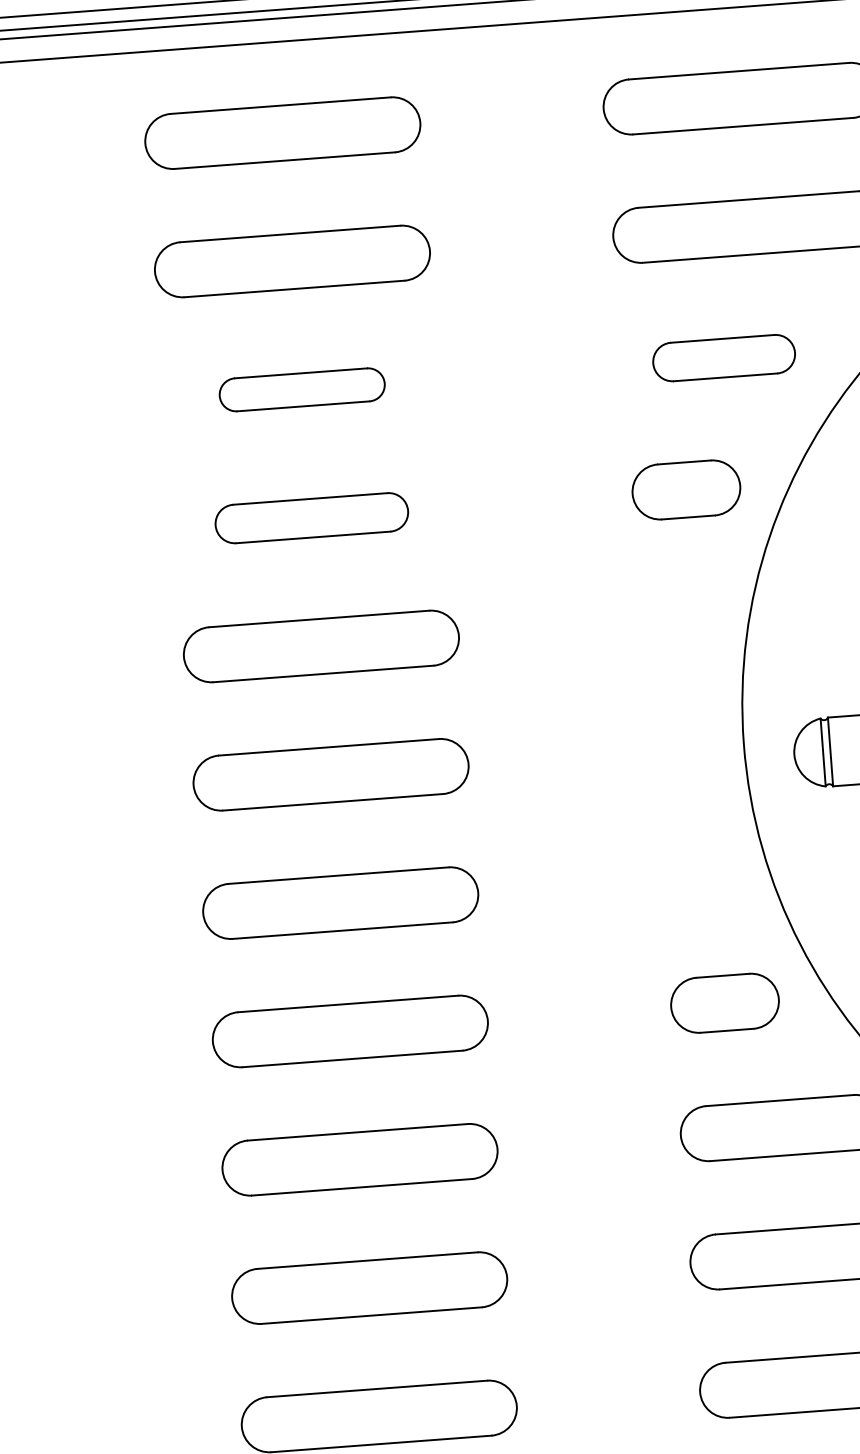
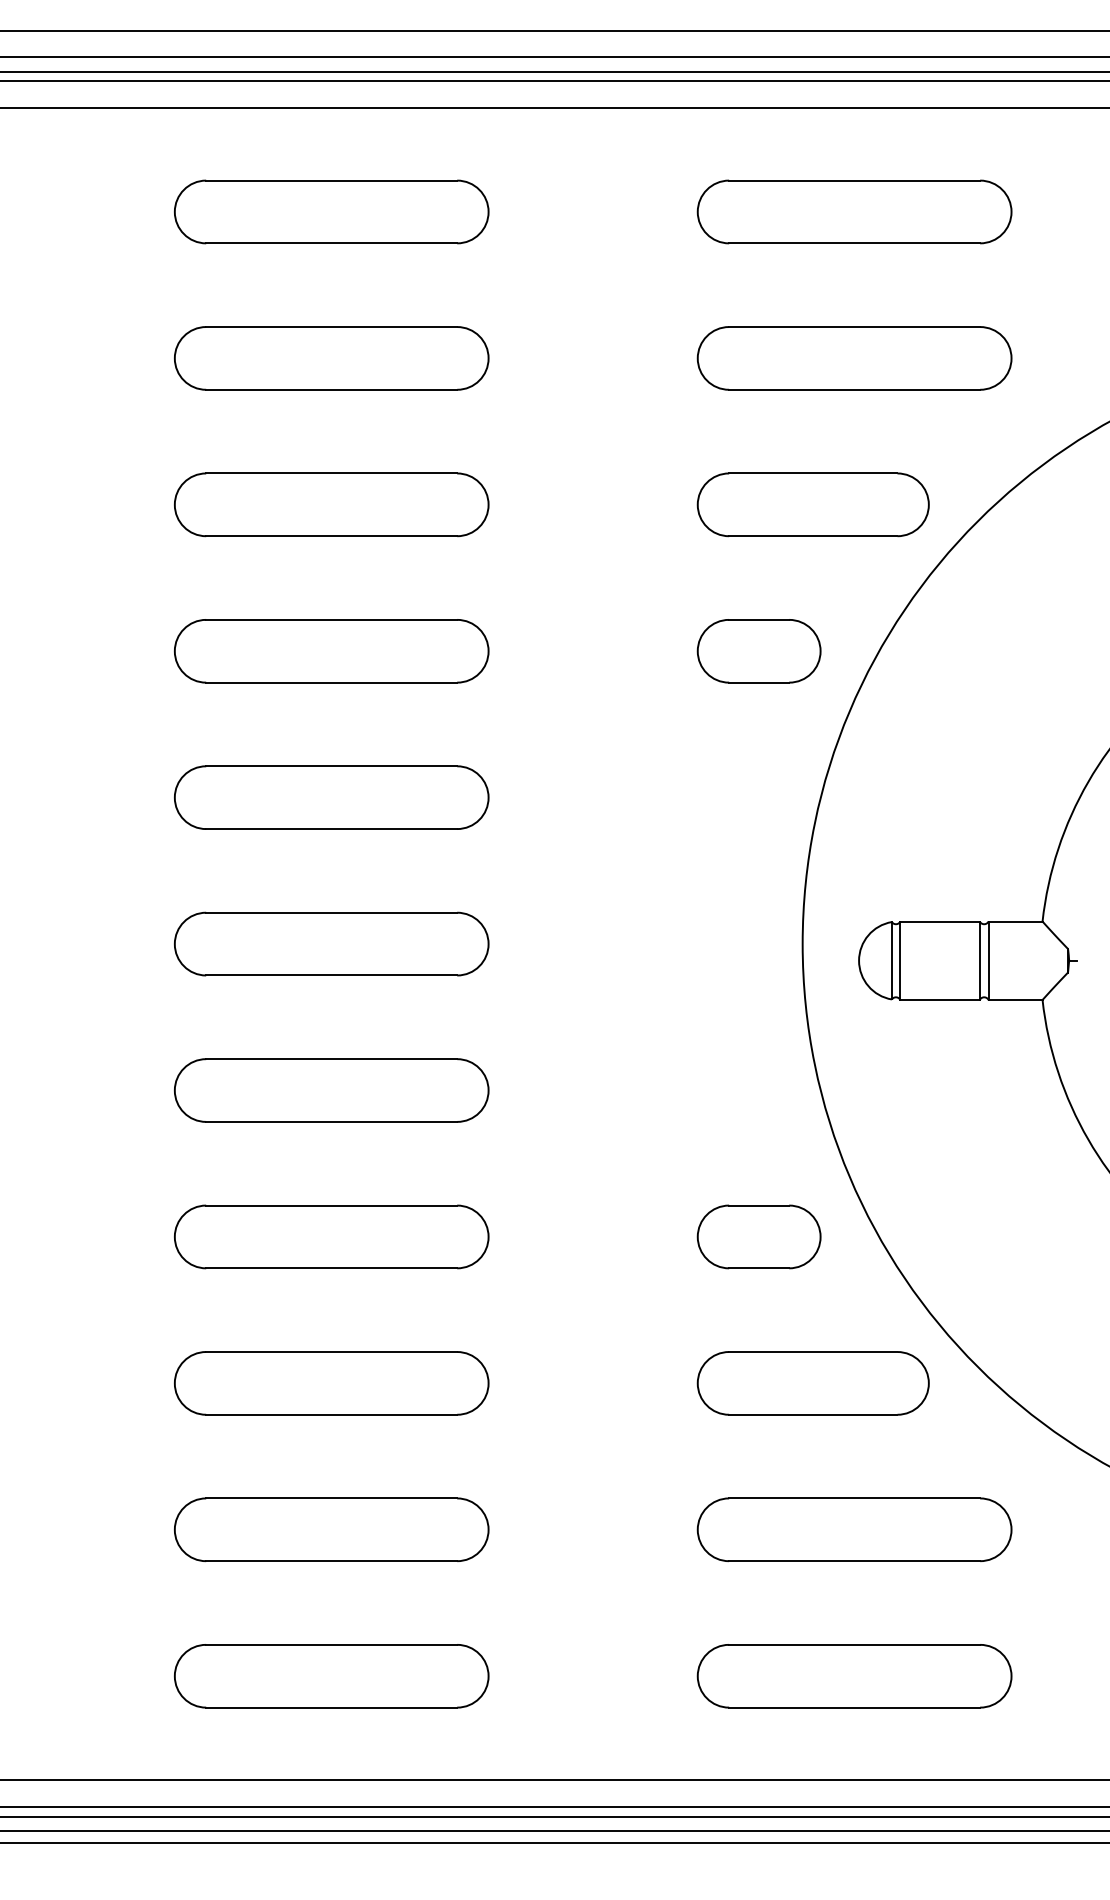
part: (723, 357) -> (812, 504), size x1.43
part: (301, 389) -> (331, 504), size x1.67
part: (311, 518) -> (331, 651), size x1.43

